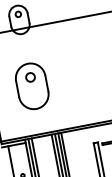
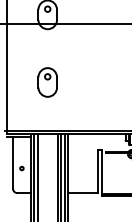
part: (31, 86) -> (47, 82), size x0.62

